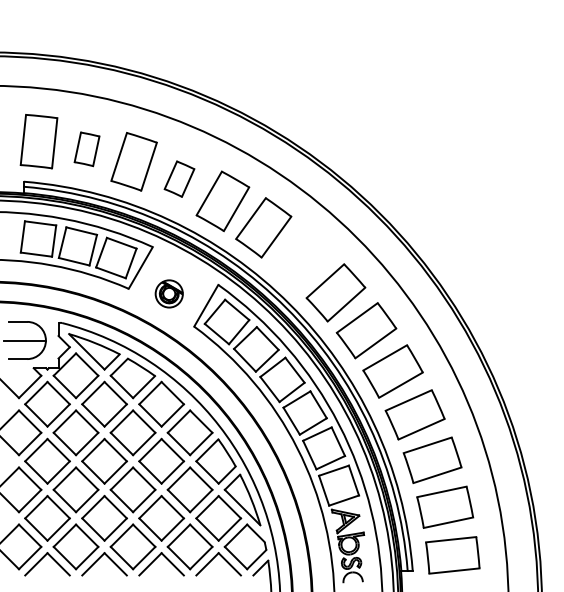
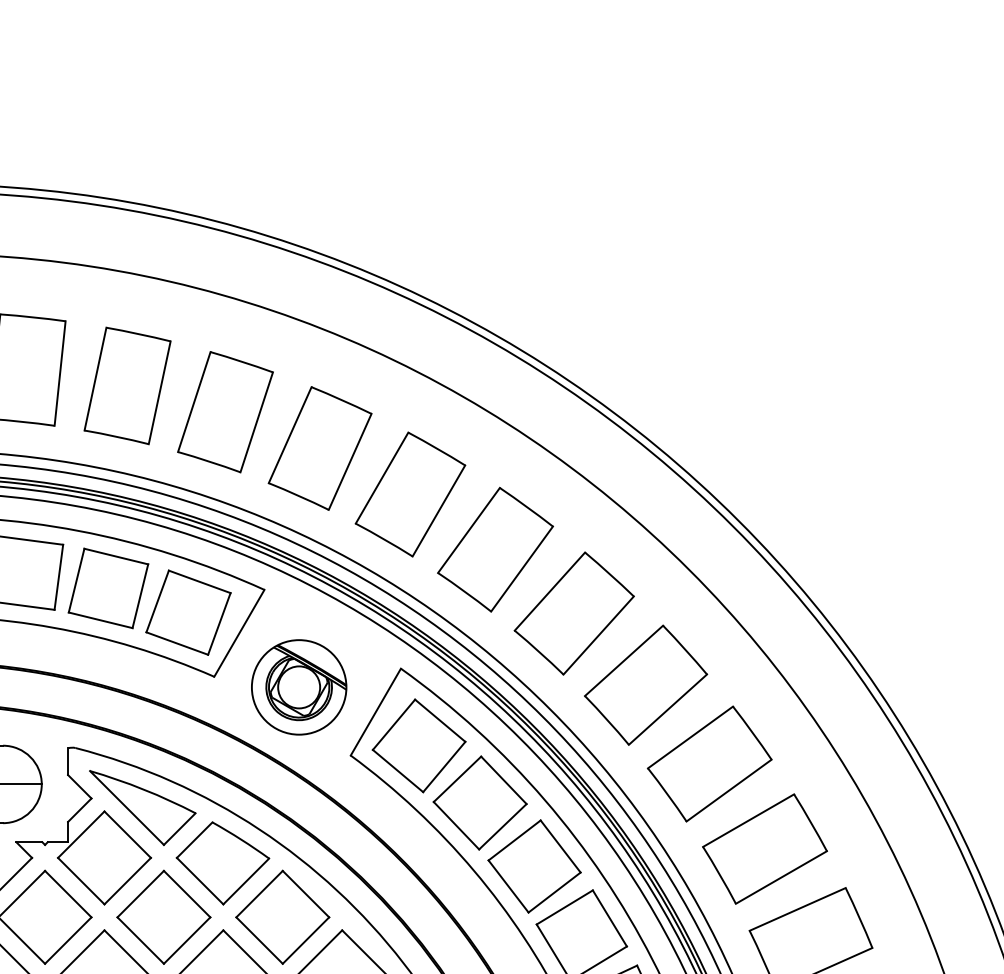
part: (86, 149) -> (126, 386), size x1.67
part: (179, 178) -> (320, 446), size x1.67
part: (301, 258) -> (574, 613), added
part: (168, 293) -> (297, 686), size x1.67

